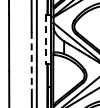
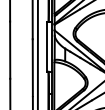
line: (46, 39) -> (47, 46), dashed -> solid
line: (31, 61) -> (32, 68), dashed -> solid

